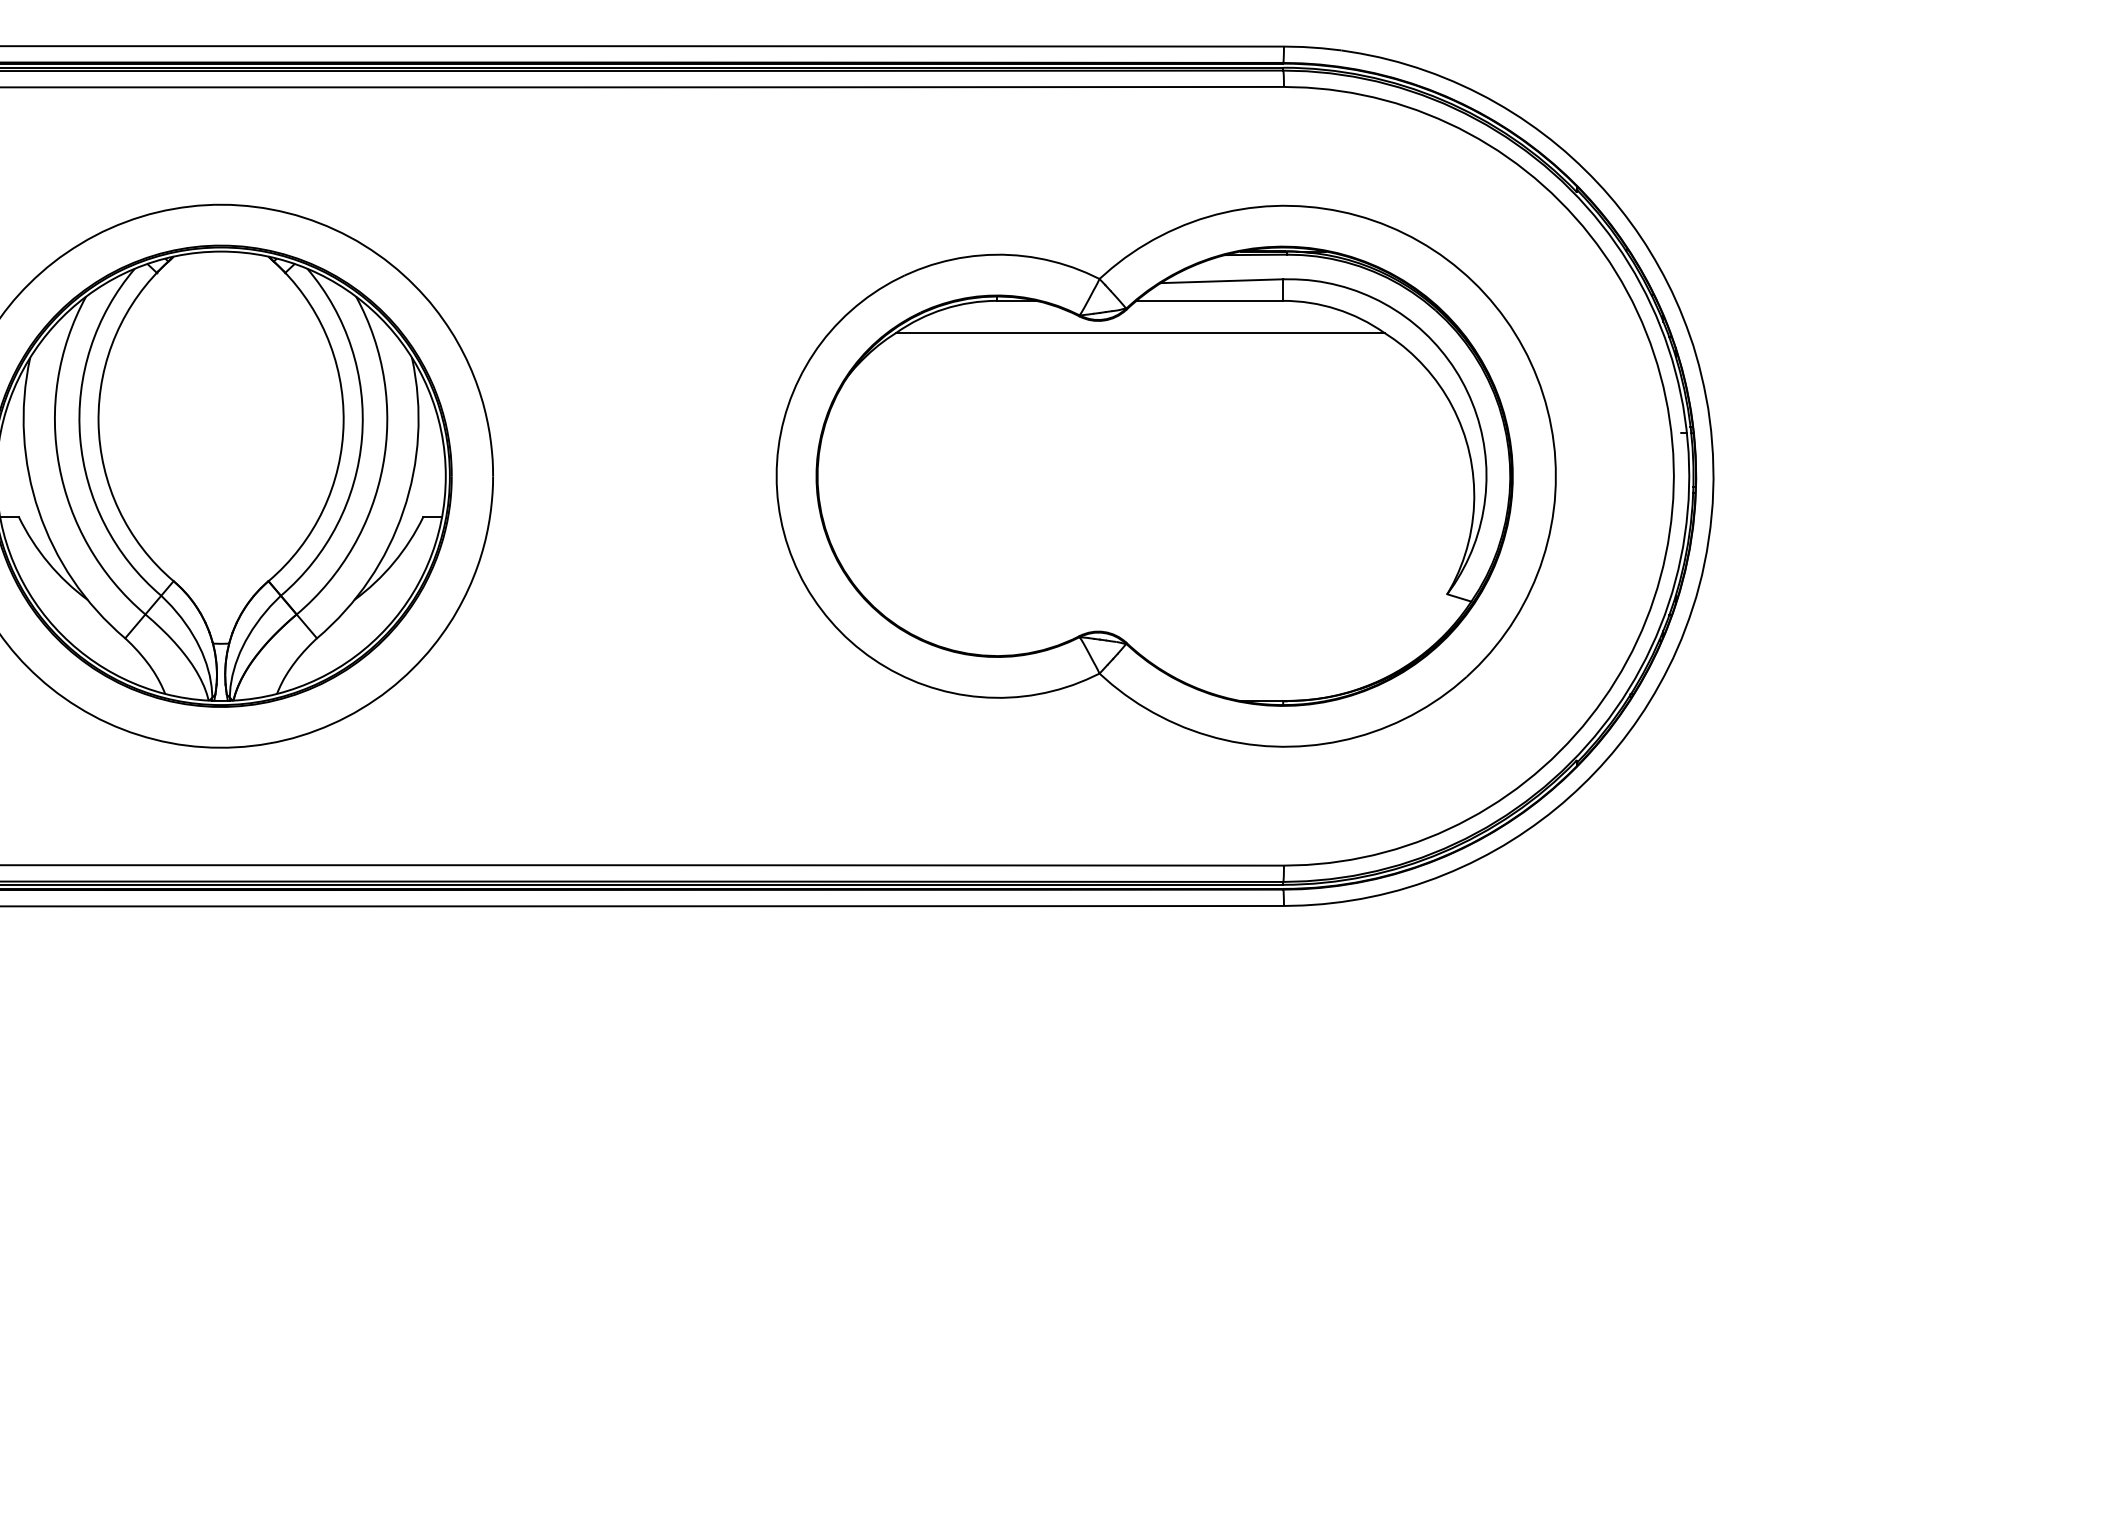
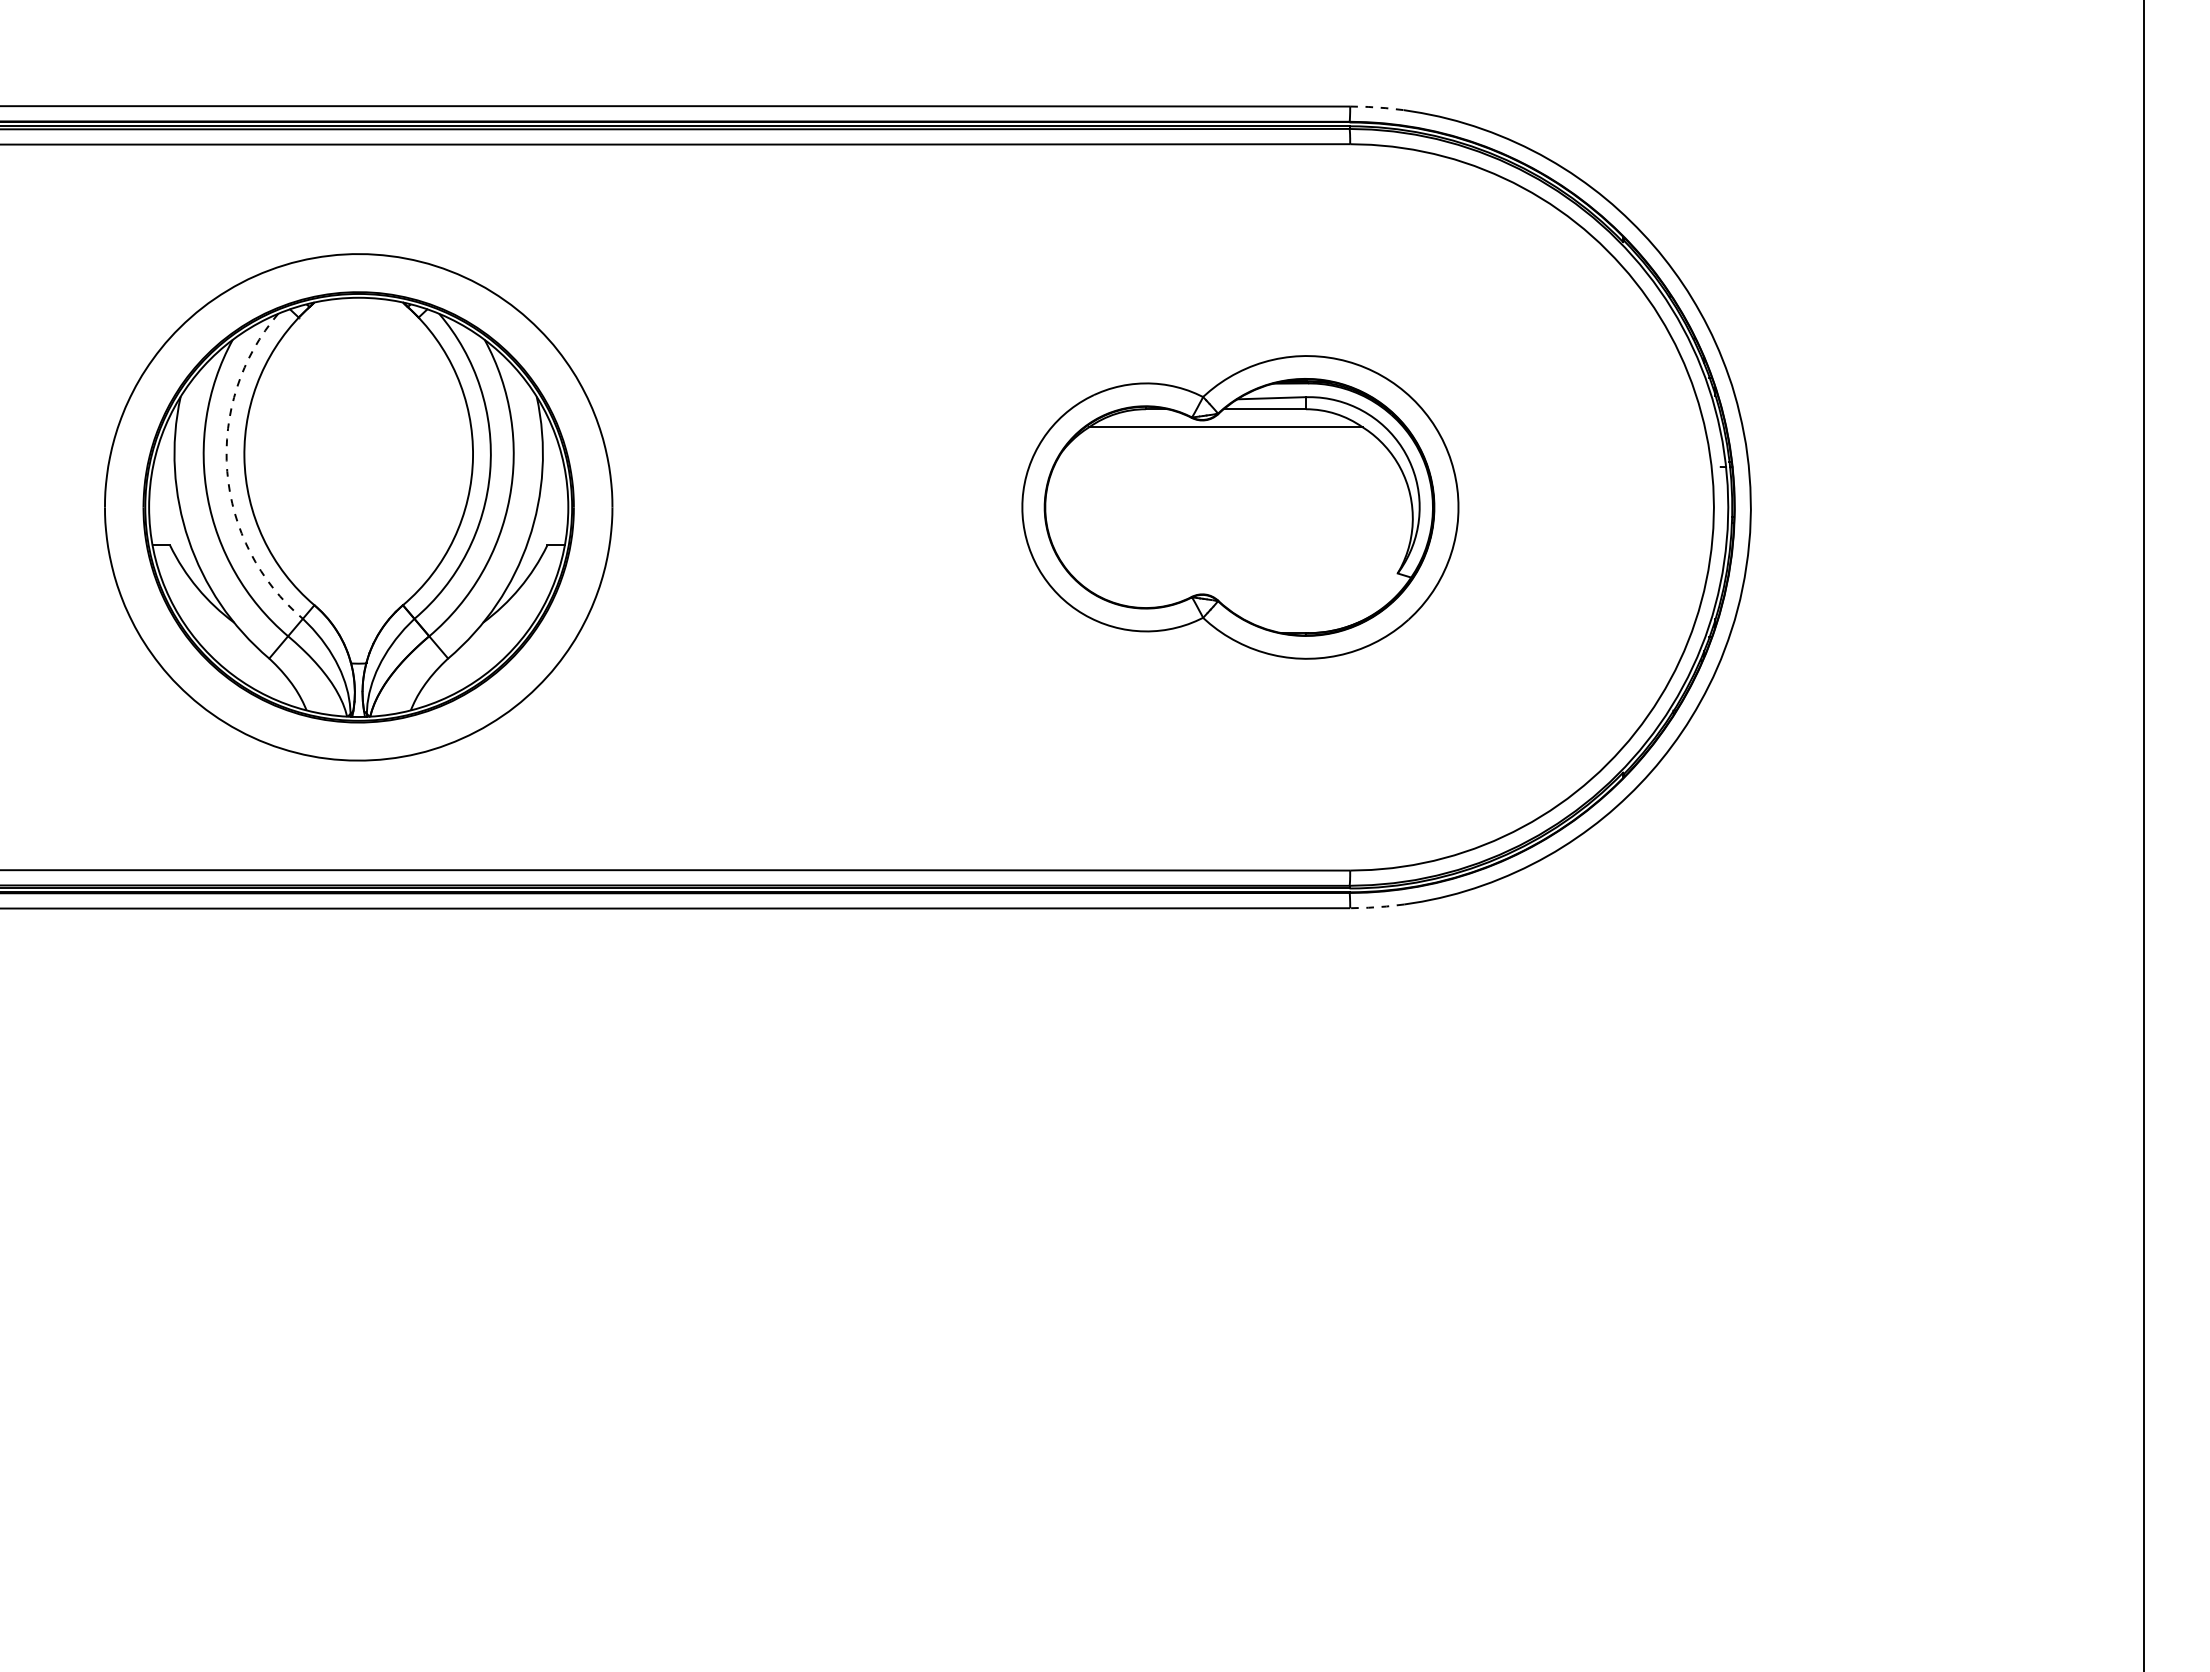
line: (1313, 47) -> (1377, 107), solid -> dashed
arc: (80, 437) -> (227, 471), solid -> dashed
part: (1166, 476) -> (1240, 507), size x0.6
line: (1312, 905) -> (1376, 907), solid -> dashed

